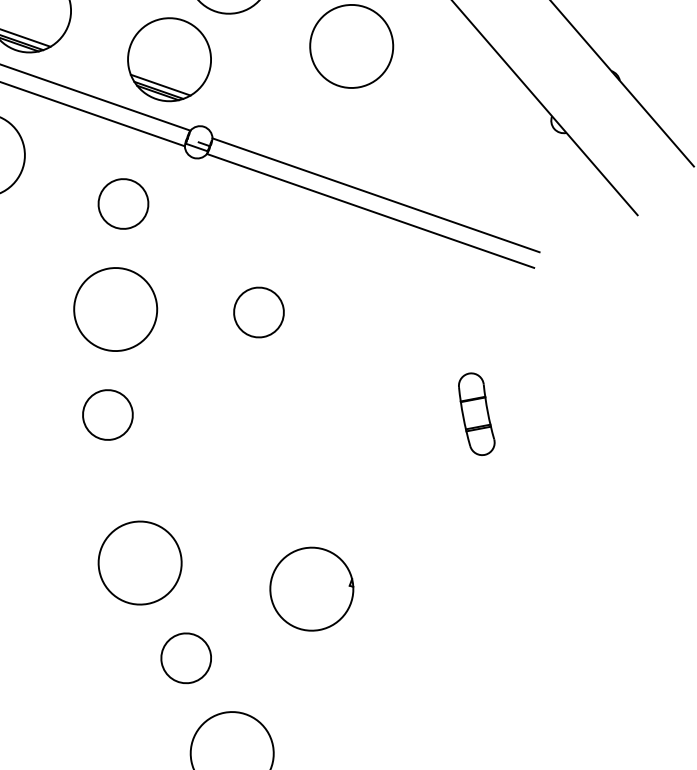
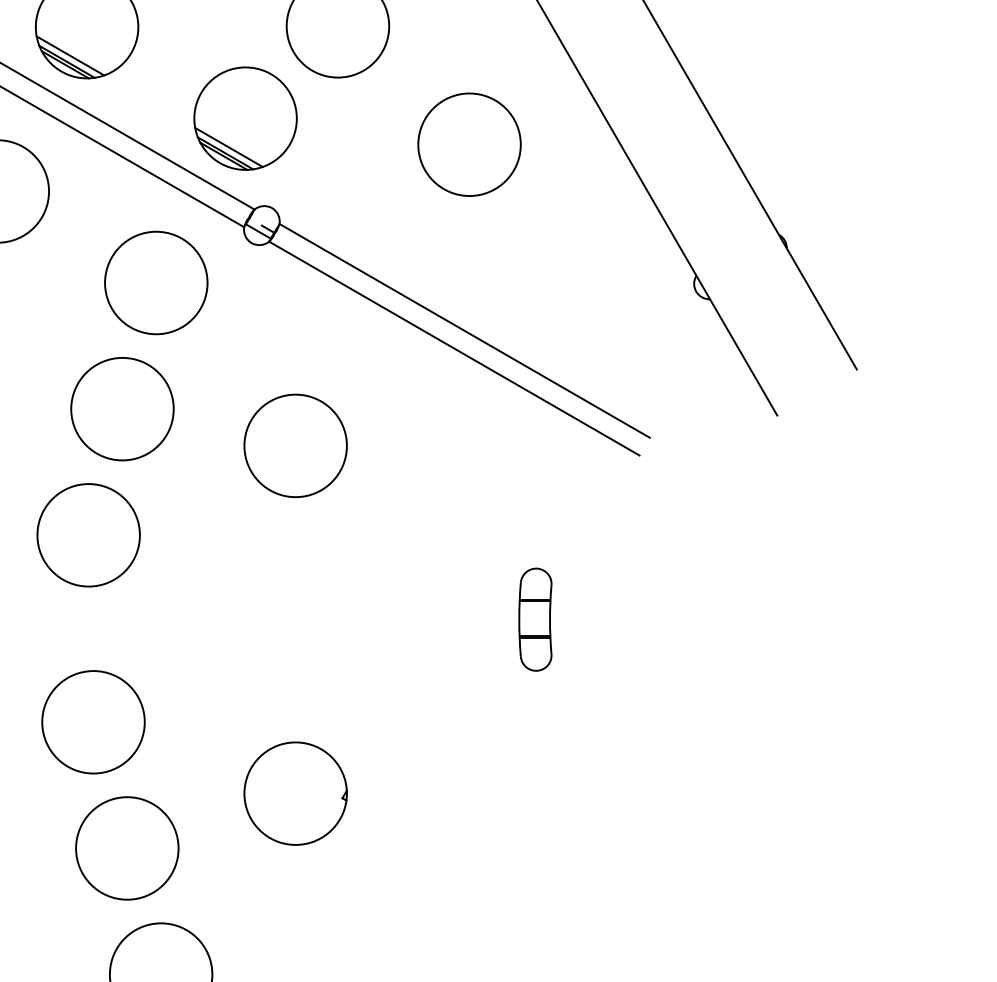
circle: (123, 203) -> (156, 282), size x1.67
circle: (258, 312) -> (295, 445), size x1.67
circle: (107, 415) -> (88, 535), size x1.67
circle: (186, 658) -> (127, 848), size x1.67

